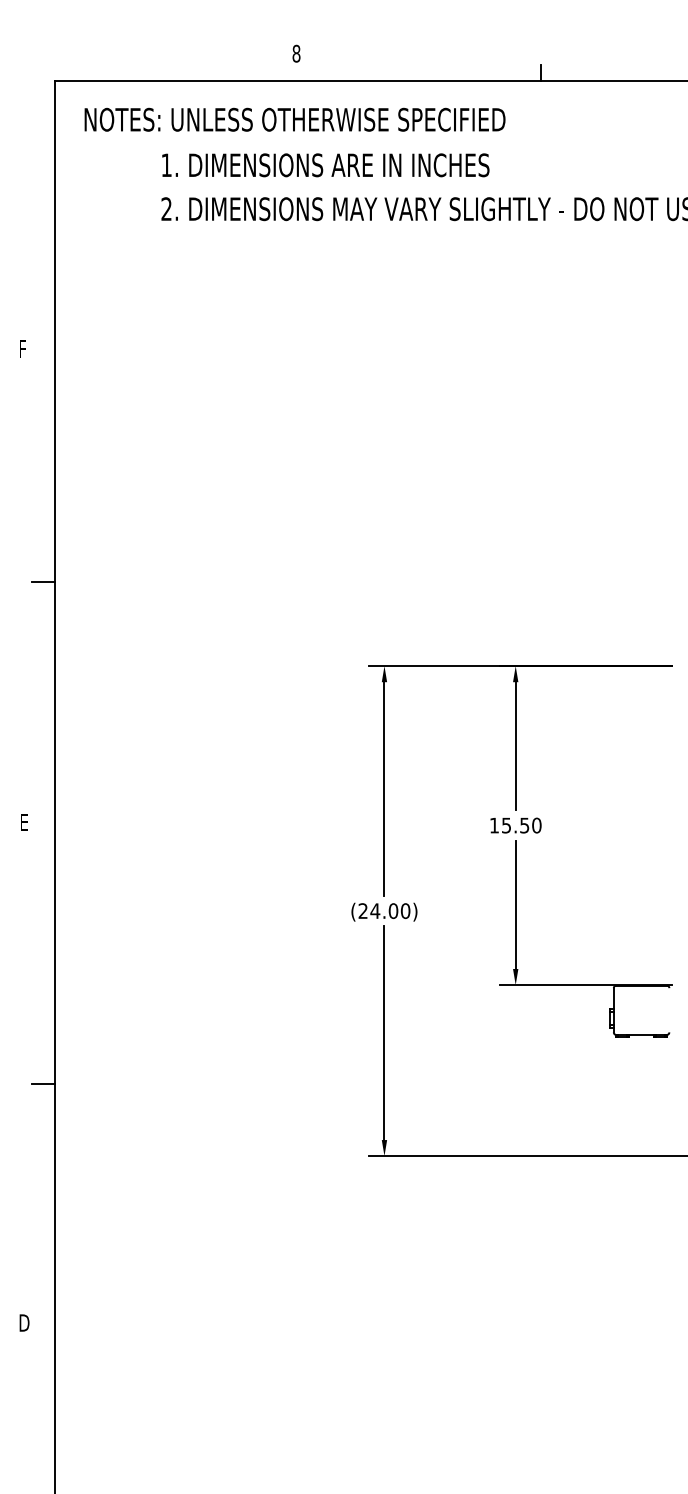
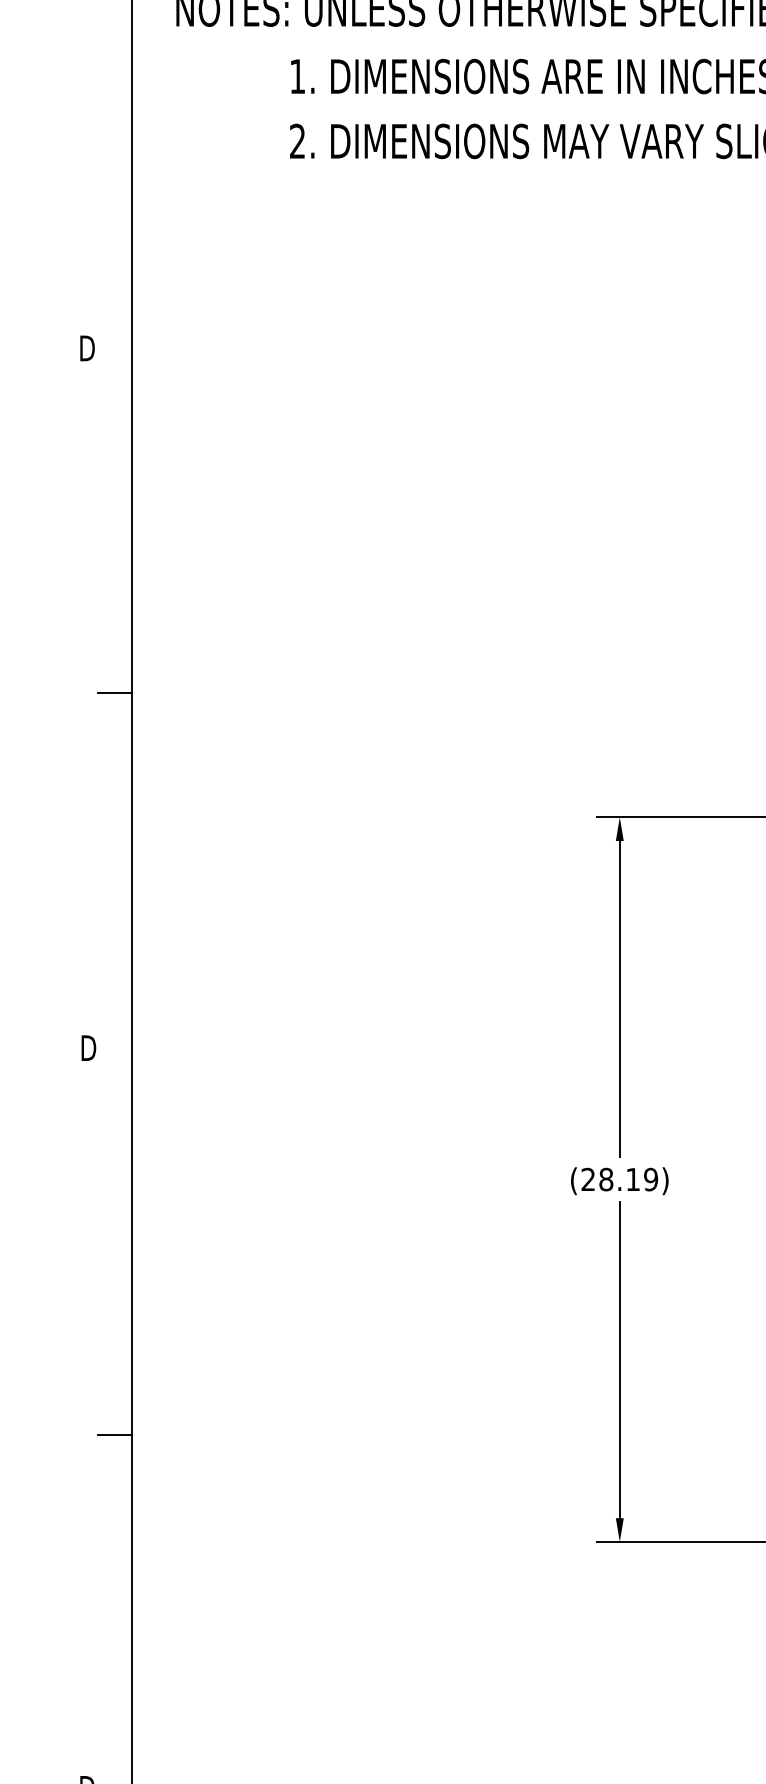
text: (24, 348) -> (87, 347), F -> D
text: (25, 821) -> (88, 1047), E -> D
text: (390, 911) -> (628, 1180), (24.00) -> (28.19)

